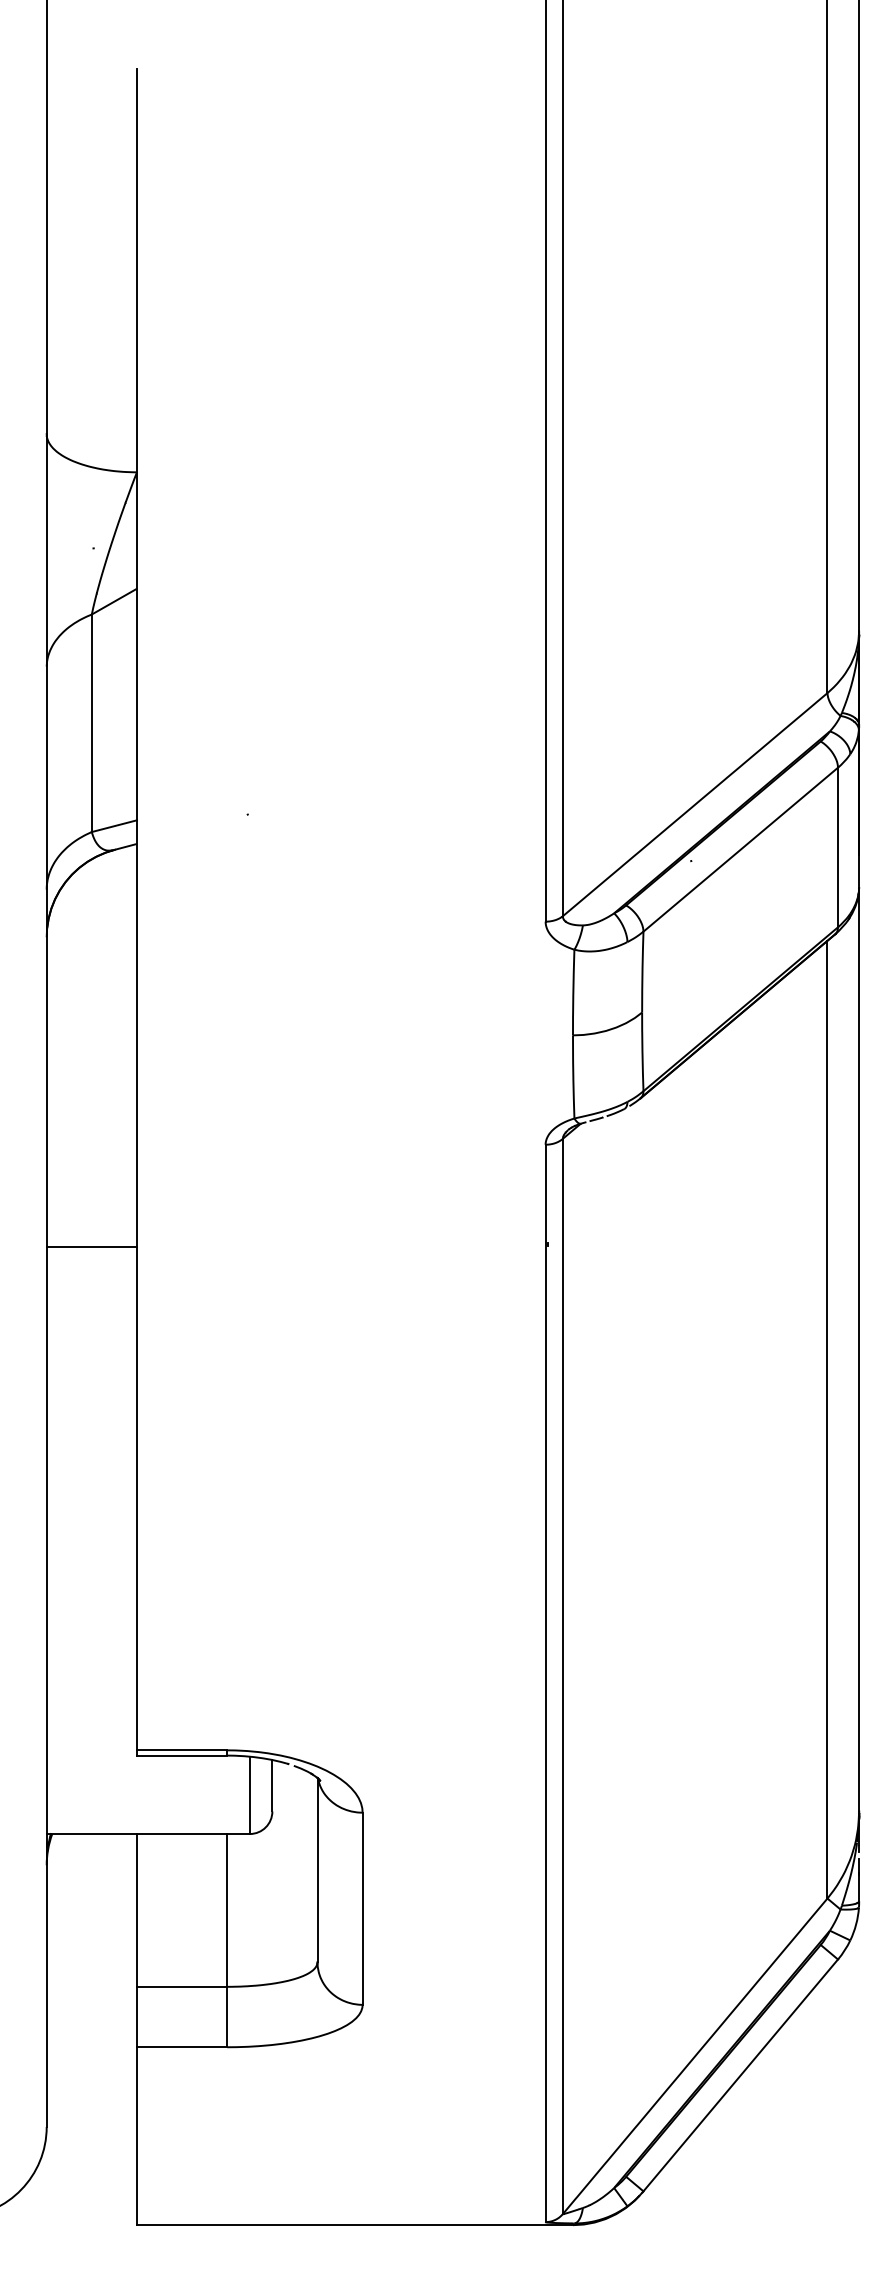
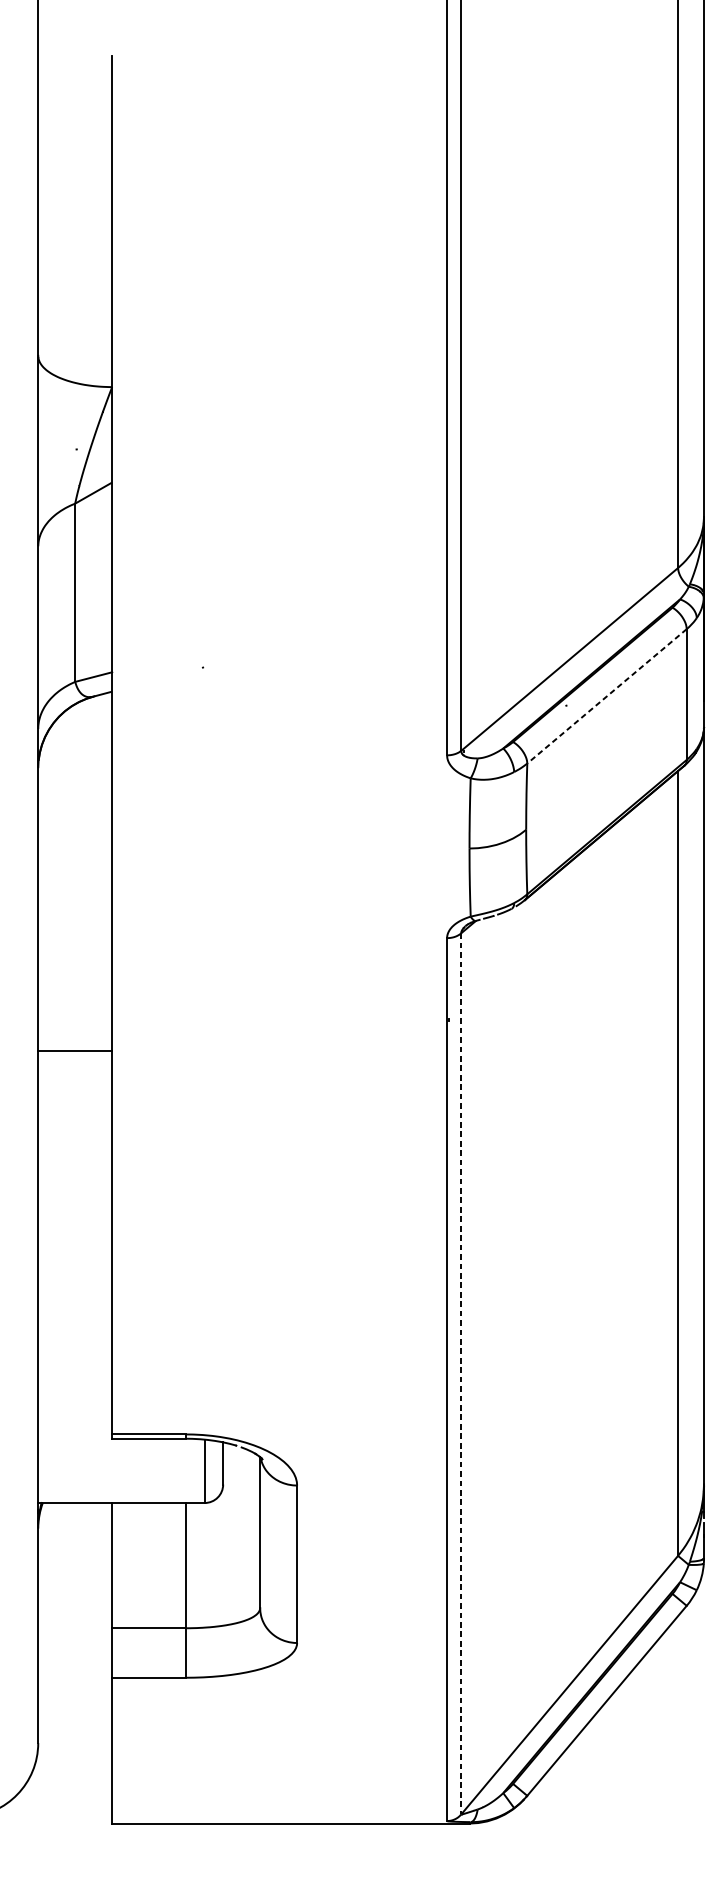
line: (740, 850) -> (606, 697), solid -> dashed
line: (91, 1247) -> (74, 1051), moved
line: (562, 1676) -> (460, 1373), solid -> dashed

